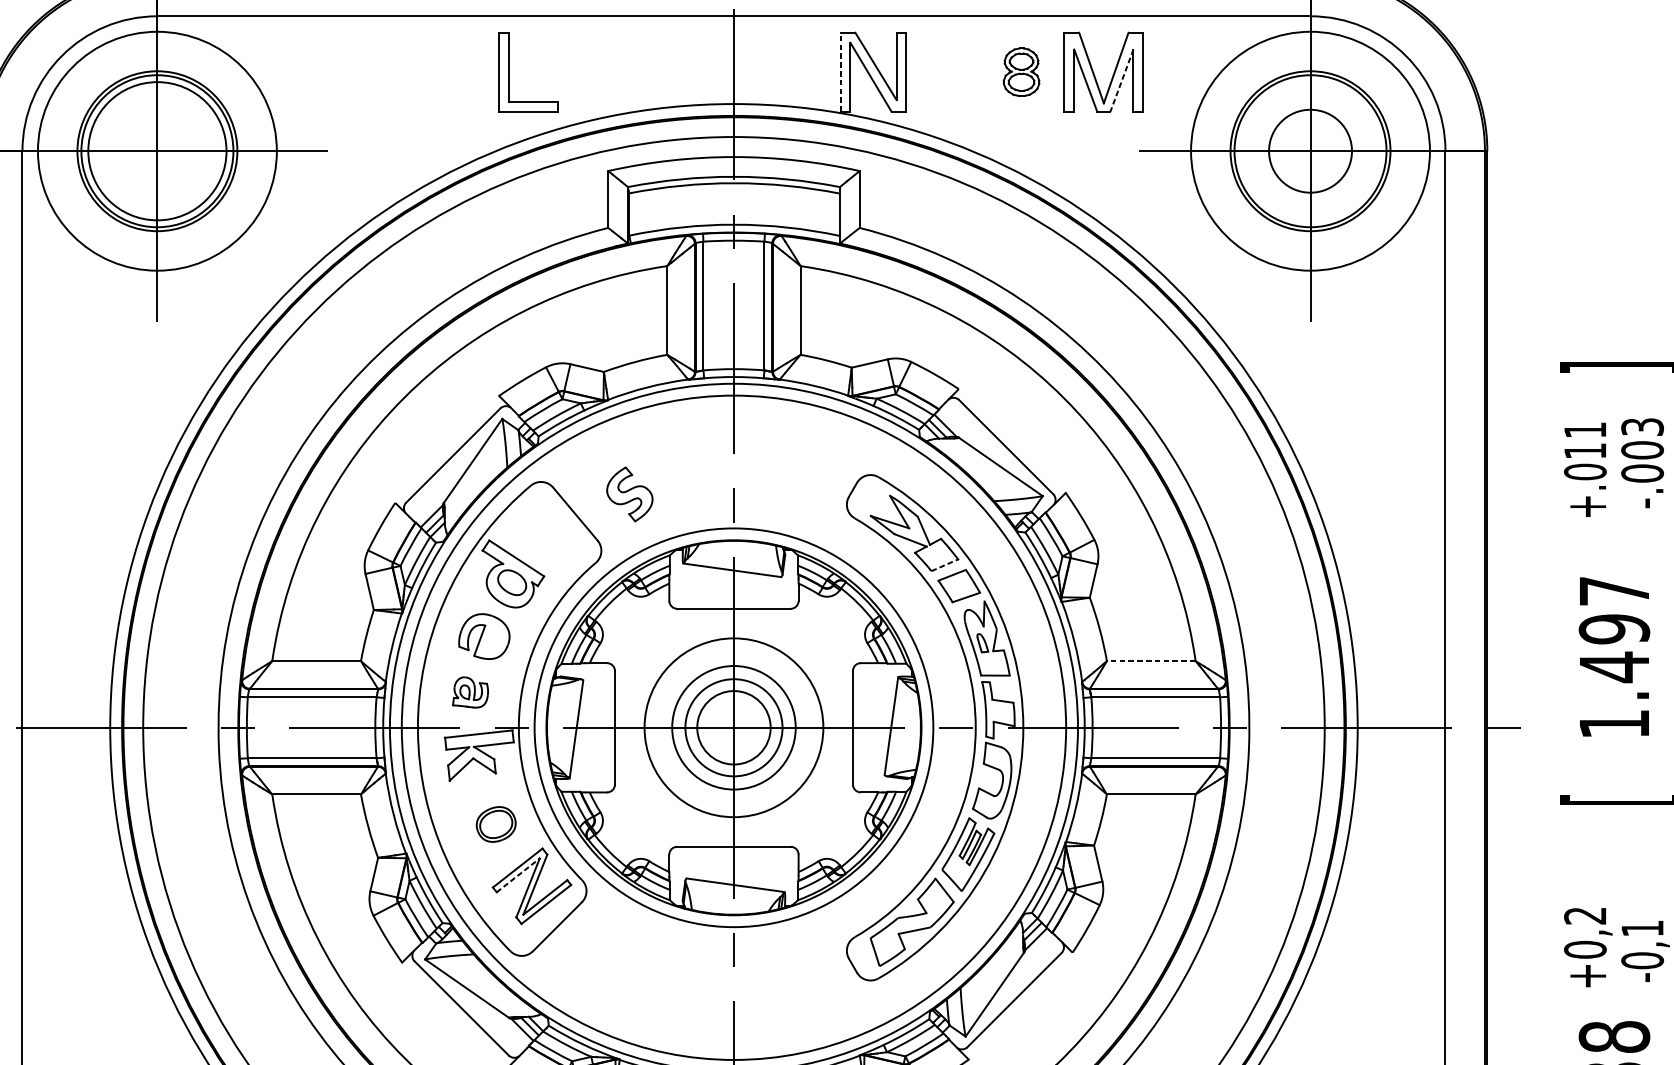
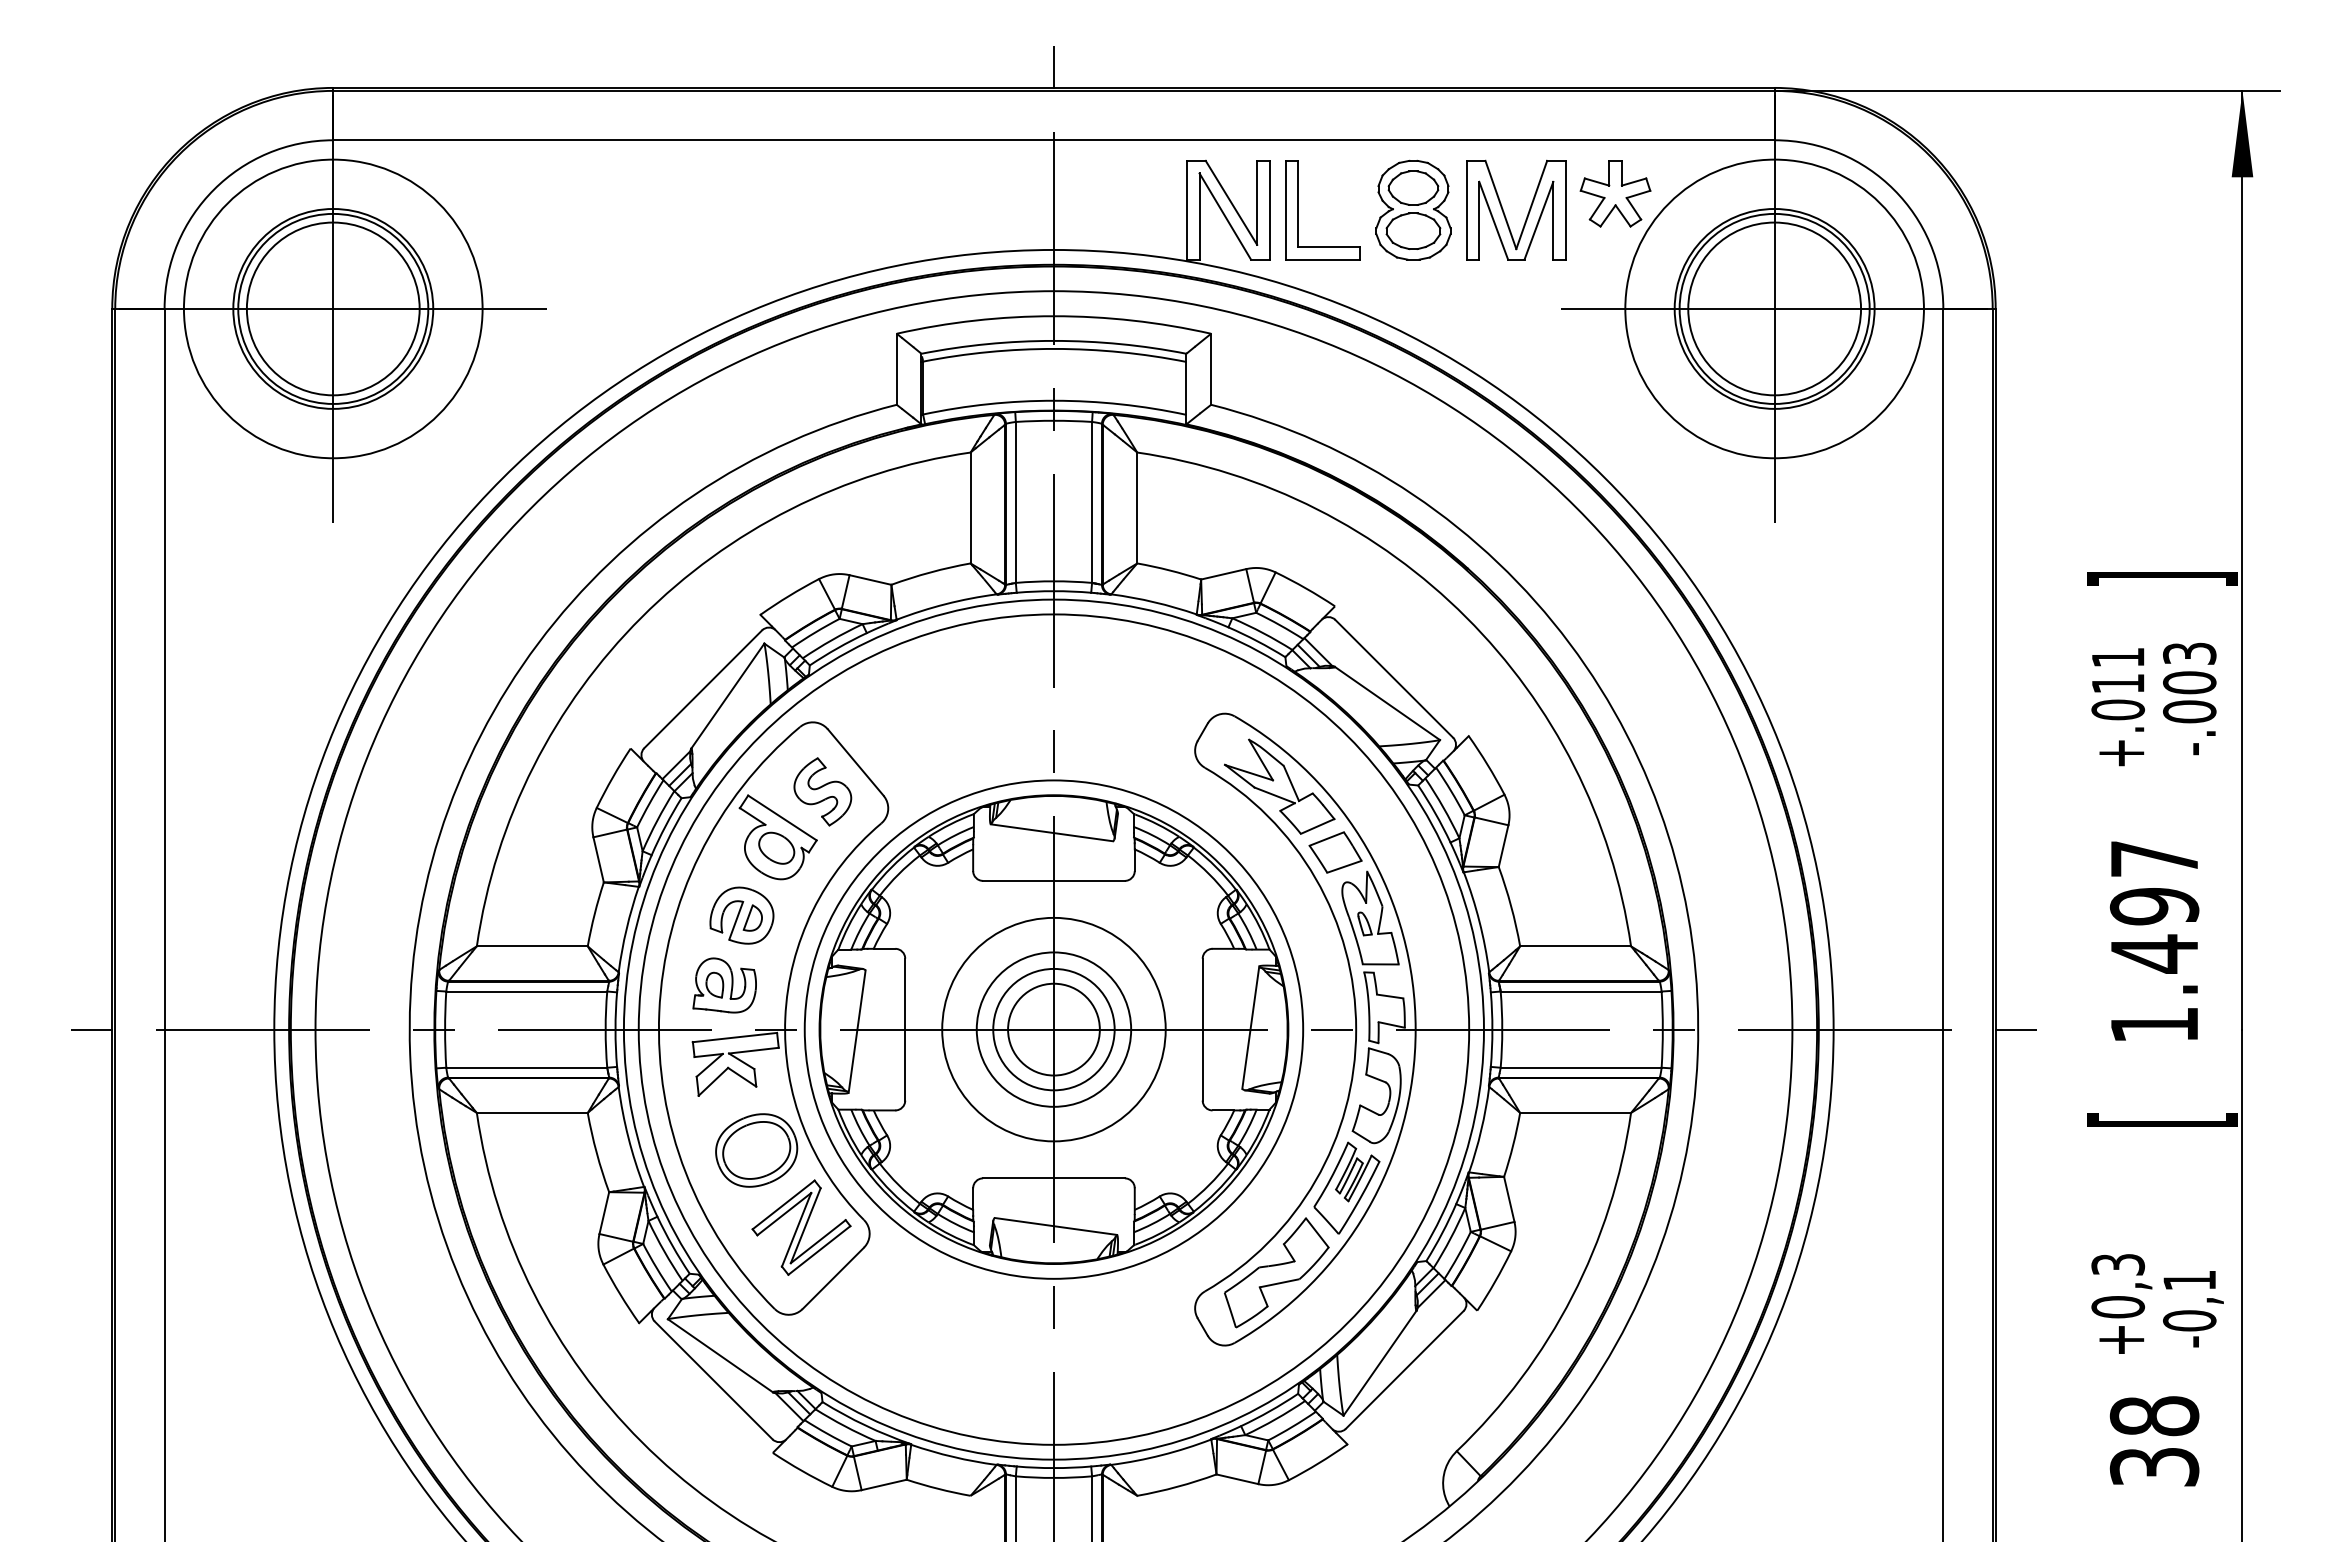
part: (1183, 58) -> (1615, 193), added
line: (840, 71) -> (1187, 209), dashed -> solid
part: (1021, 71) -> (1413, 209), size x1.67
part: (508, 72) -> (1298, 210), moved
line: (1121, 81) -> (1538, 221), dashed -> solid
circle: (1310, 150) -> (1774, 308), size x1.67
part: (629, 494) -> (822, 791), moved
line: (945, 565) -> (1318, 826), dashed -> solid
part: (492, 638) -> (752, 917), added
line: (1151, 661) -> (1575, 946), dashed -> solid
part: (470, 692) -> (724, 985), size x1.43
part: (496, 824) -> (756, 1150), size x1.67
line: (518, 874) -> (784, 1213), dashed -> solid
text: (1585, 915) -> (2118, 1264), +0,2 -> +0,3

